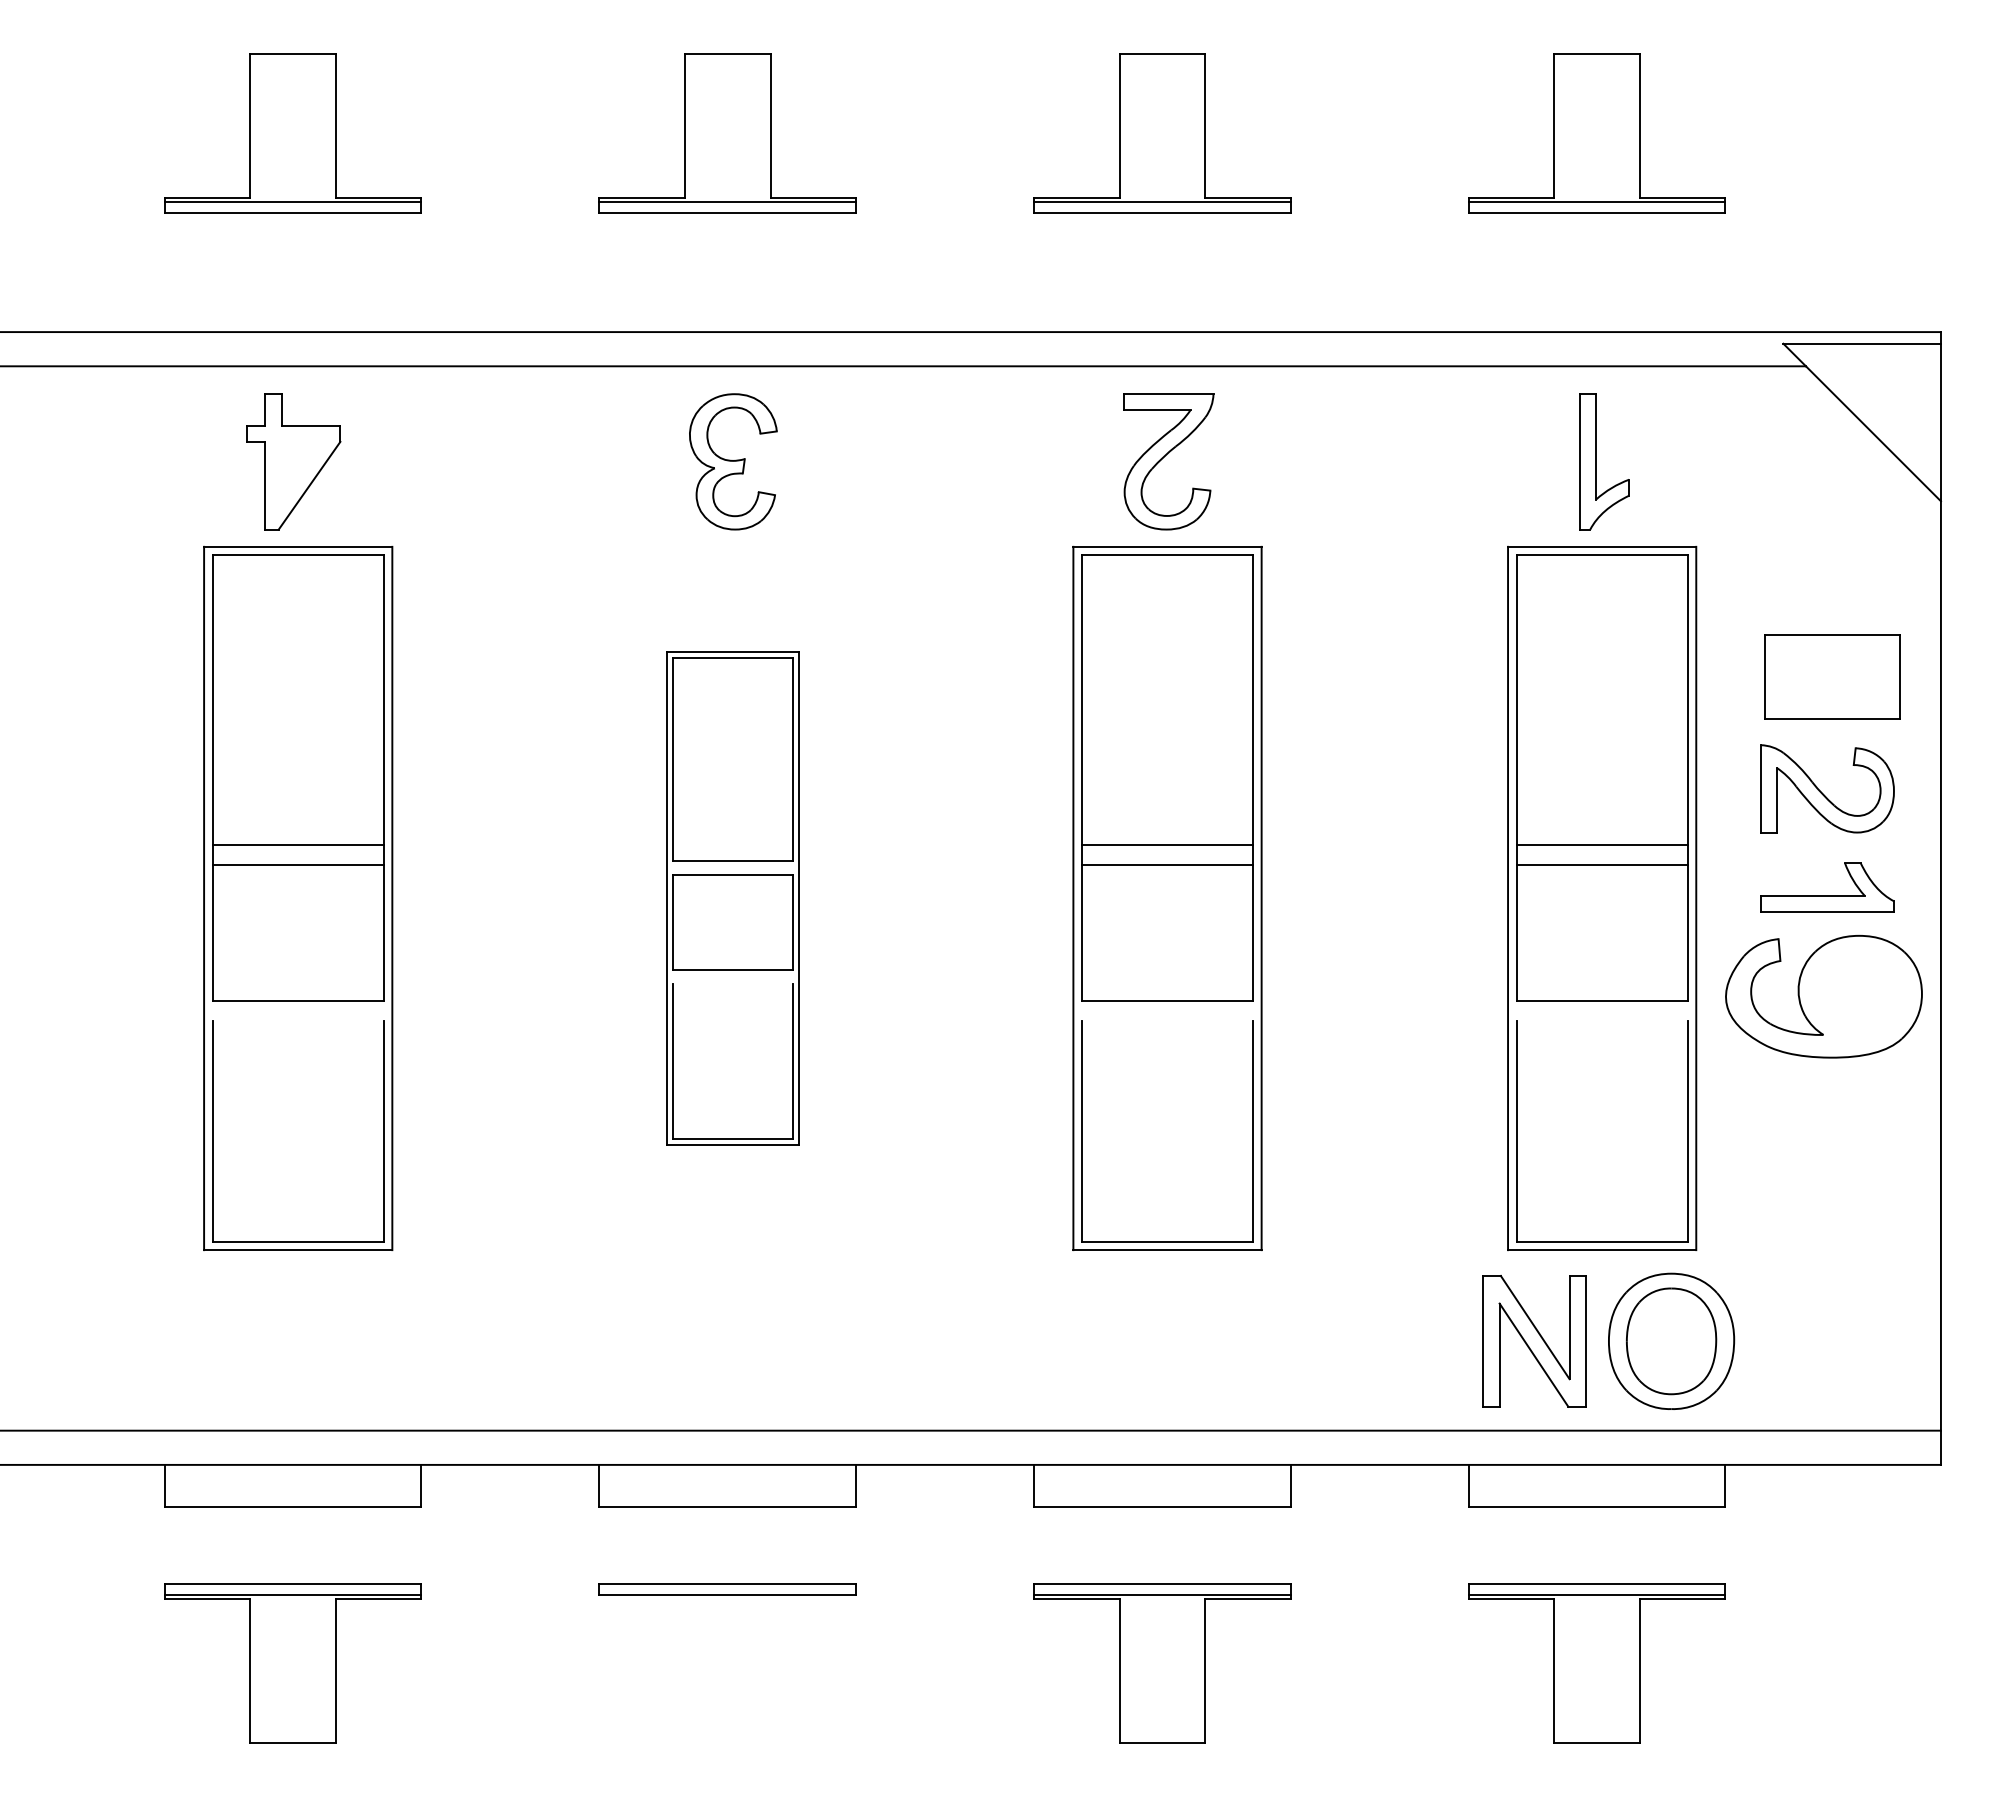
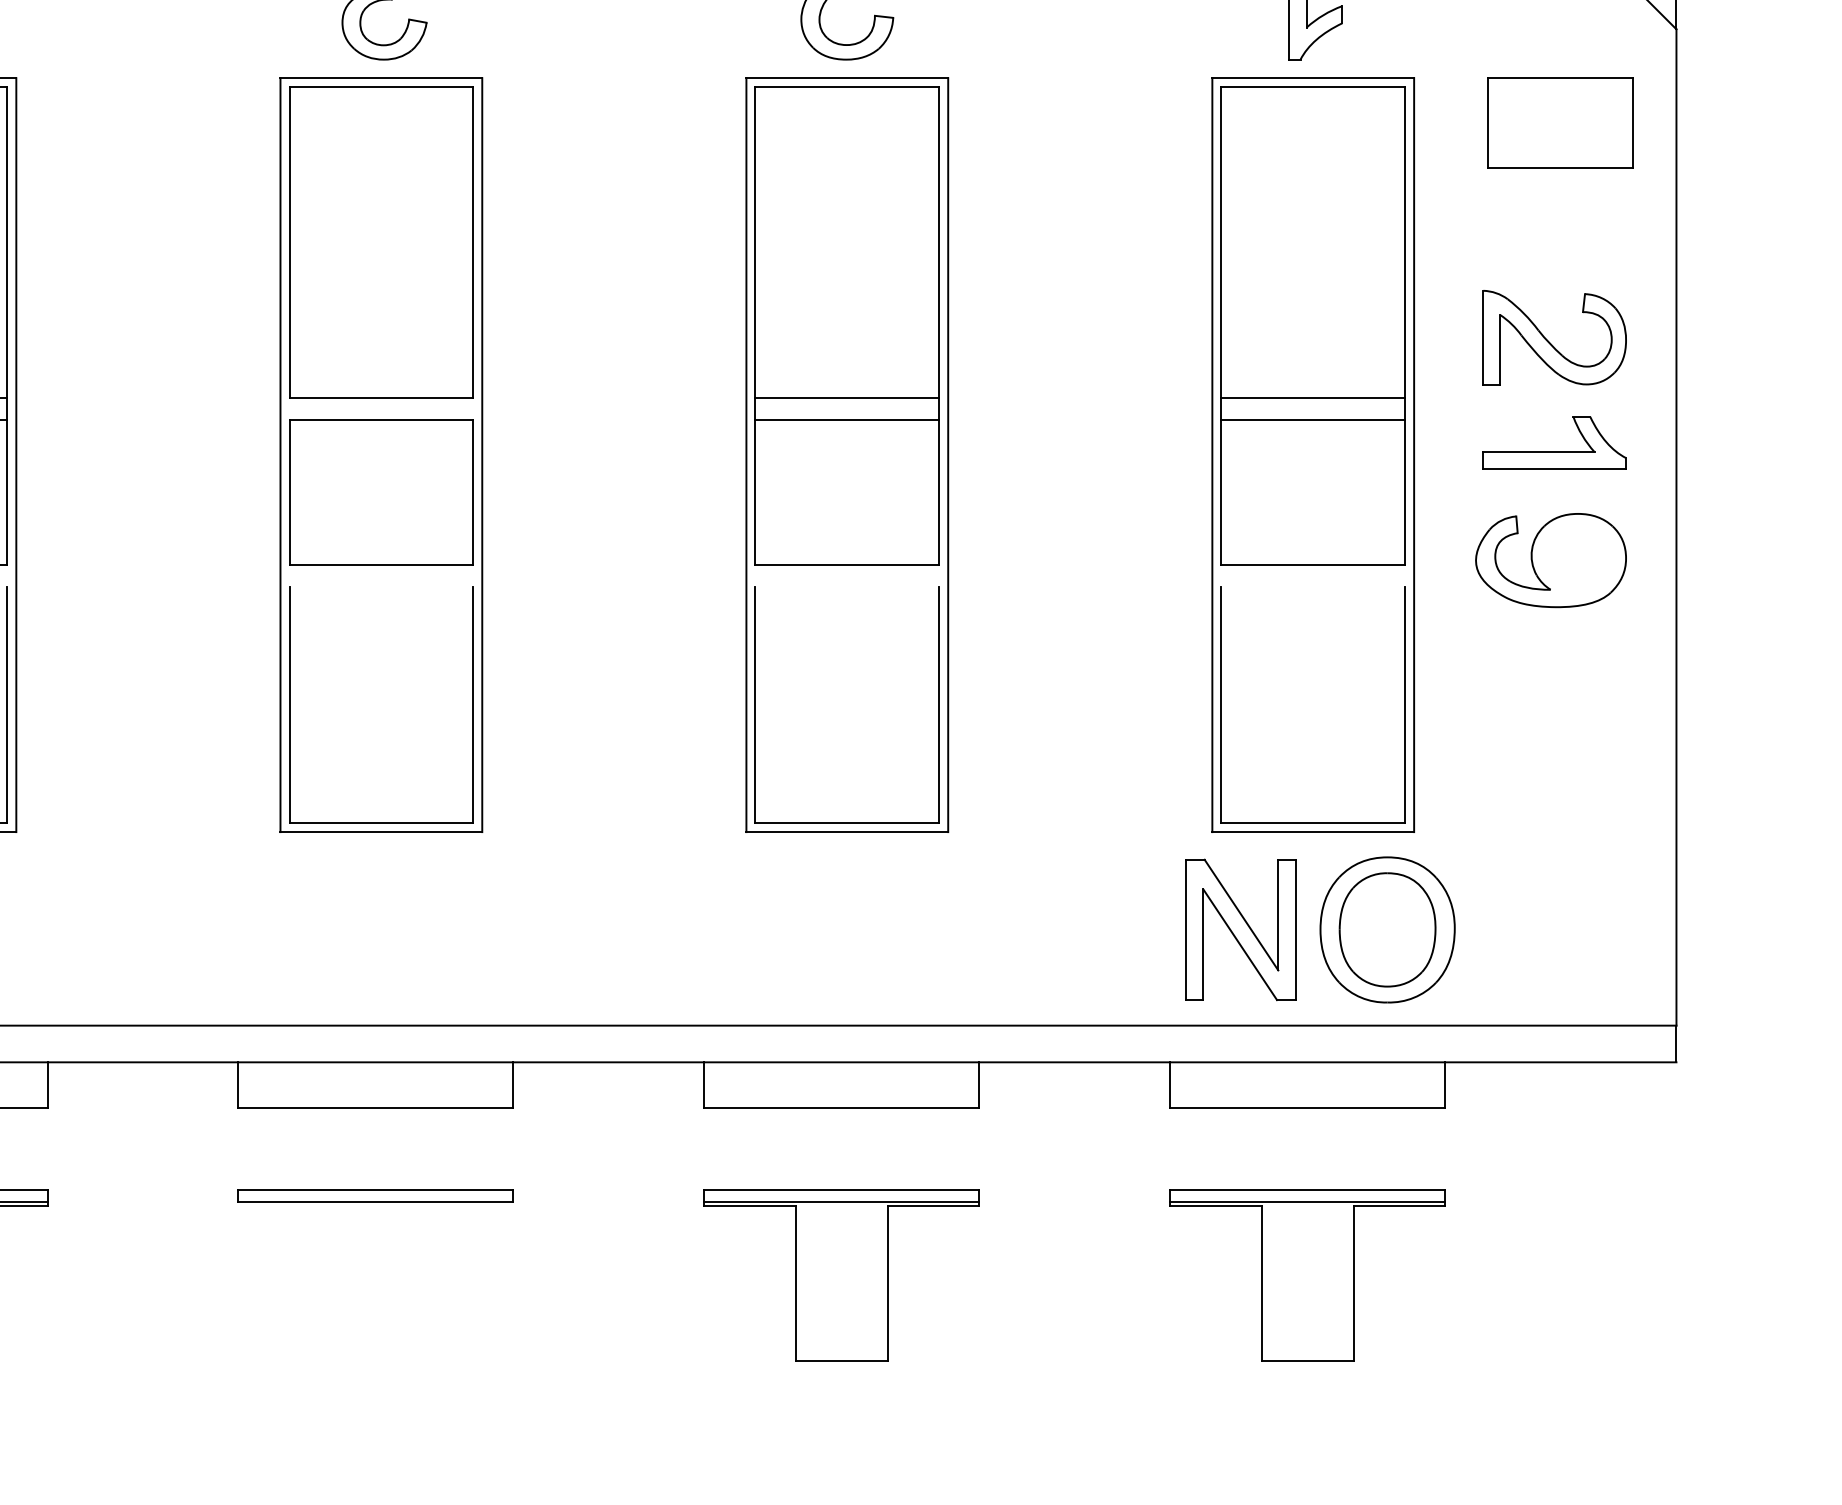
part: (1832, 676) -> (1560, 122), moved
part: (732, 898) -> (380, 455), size x1.43
part: (1823, 996) -> (1550, 560), size x0.71

